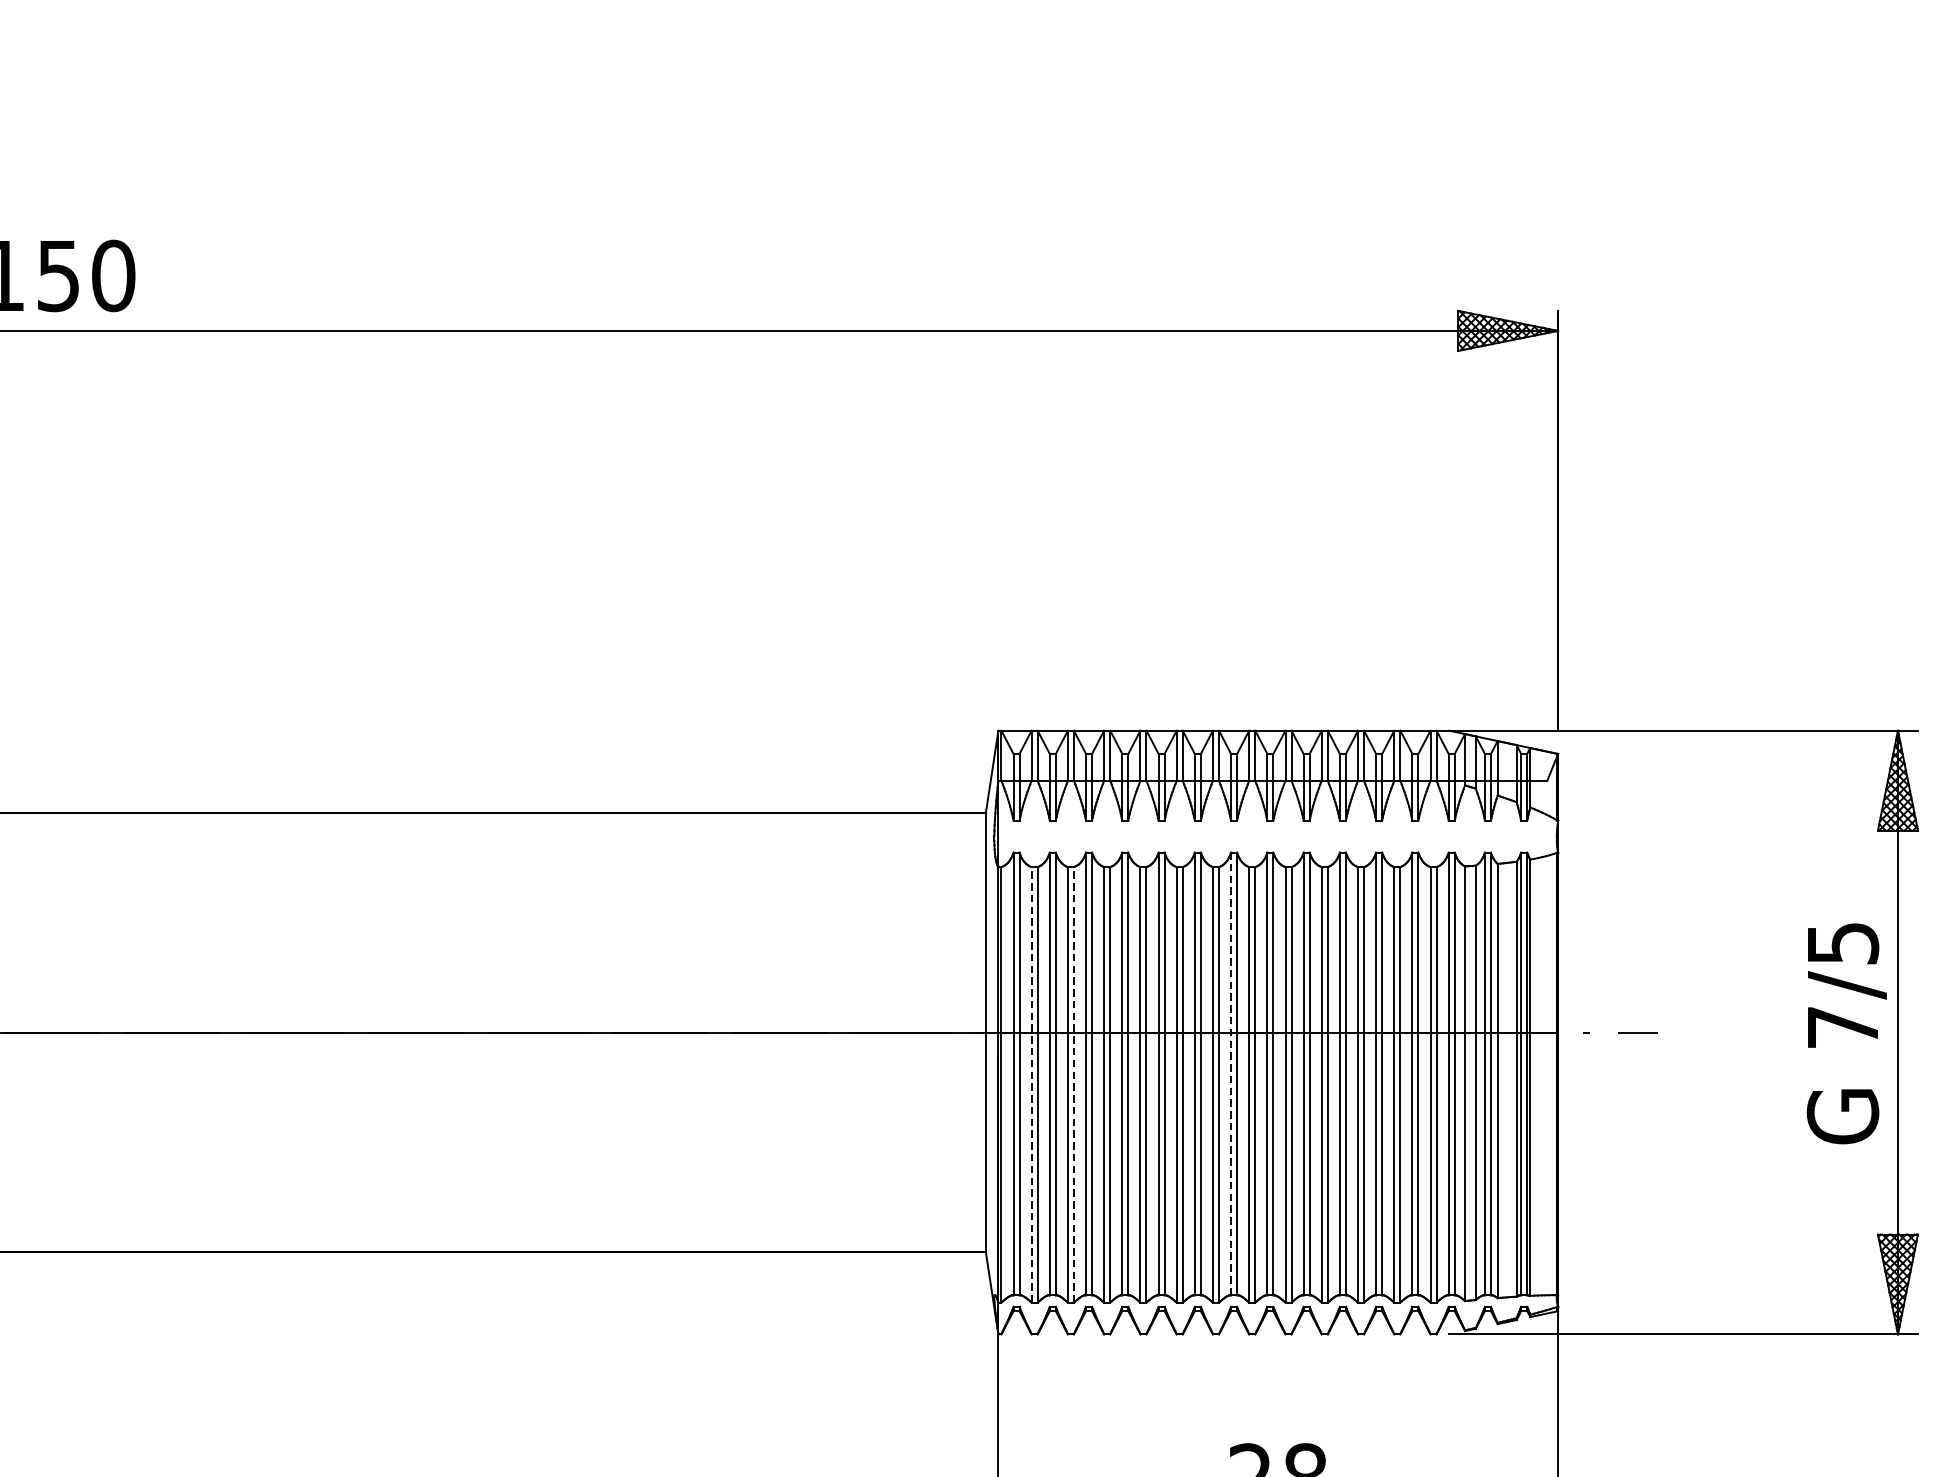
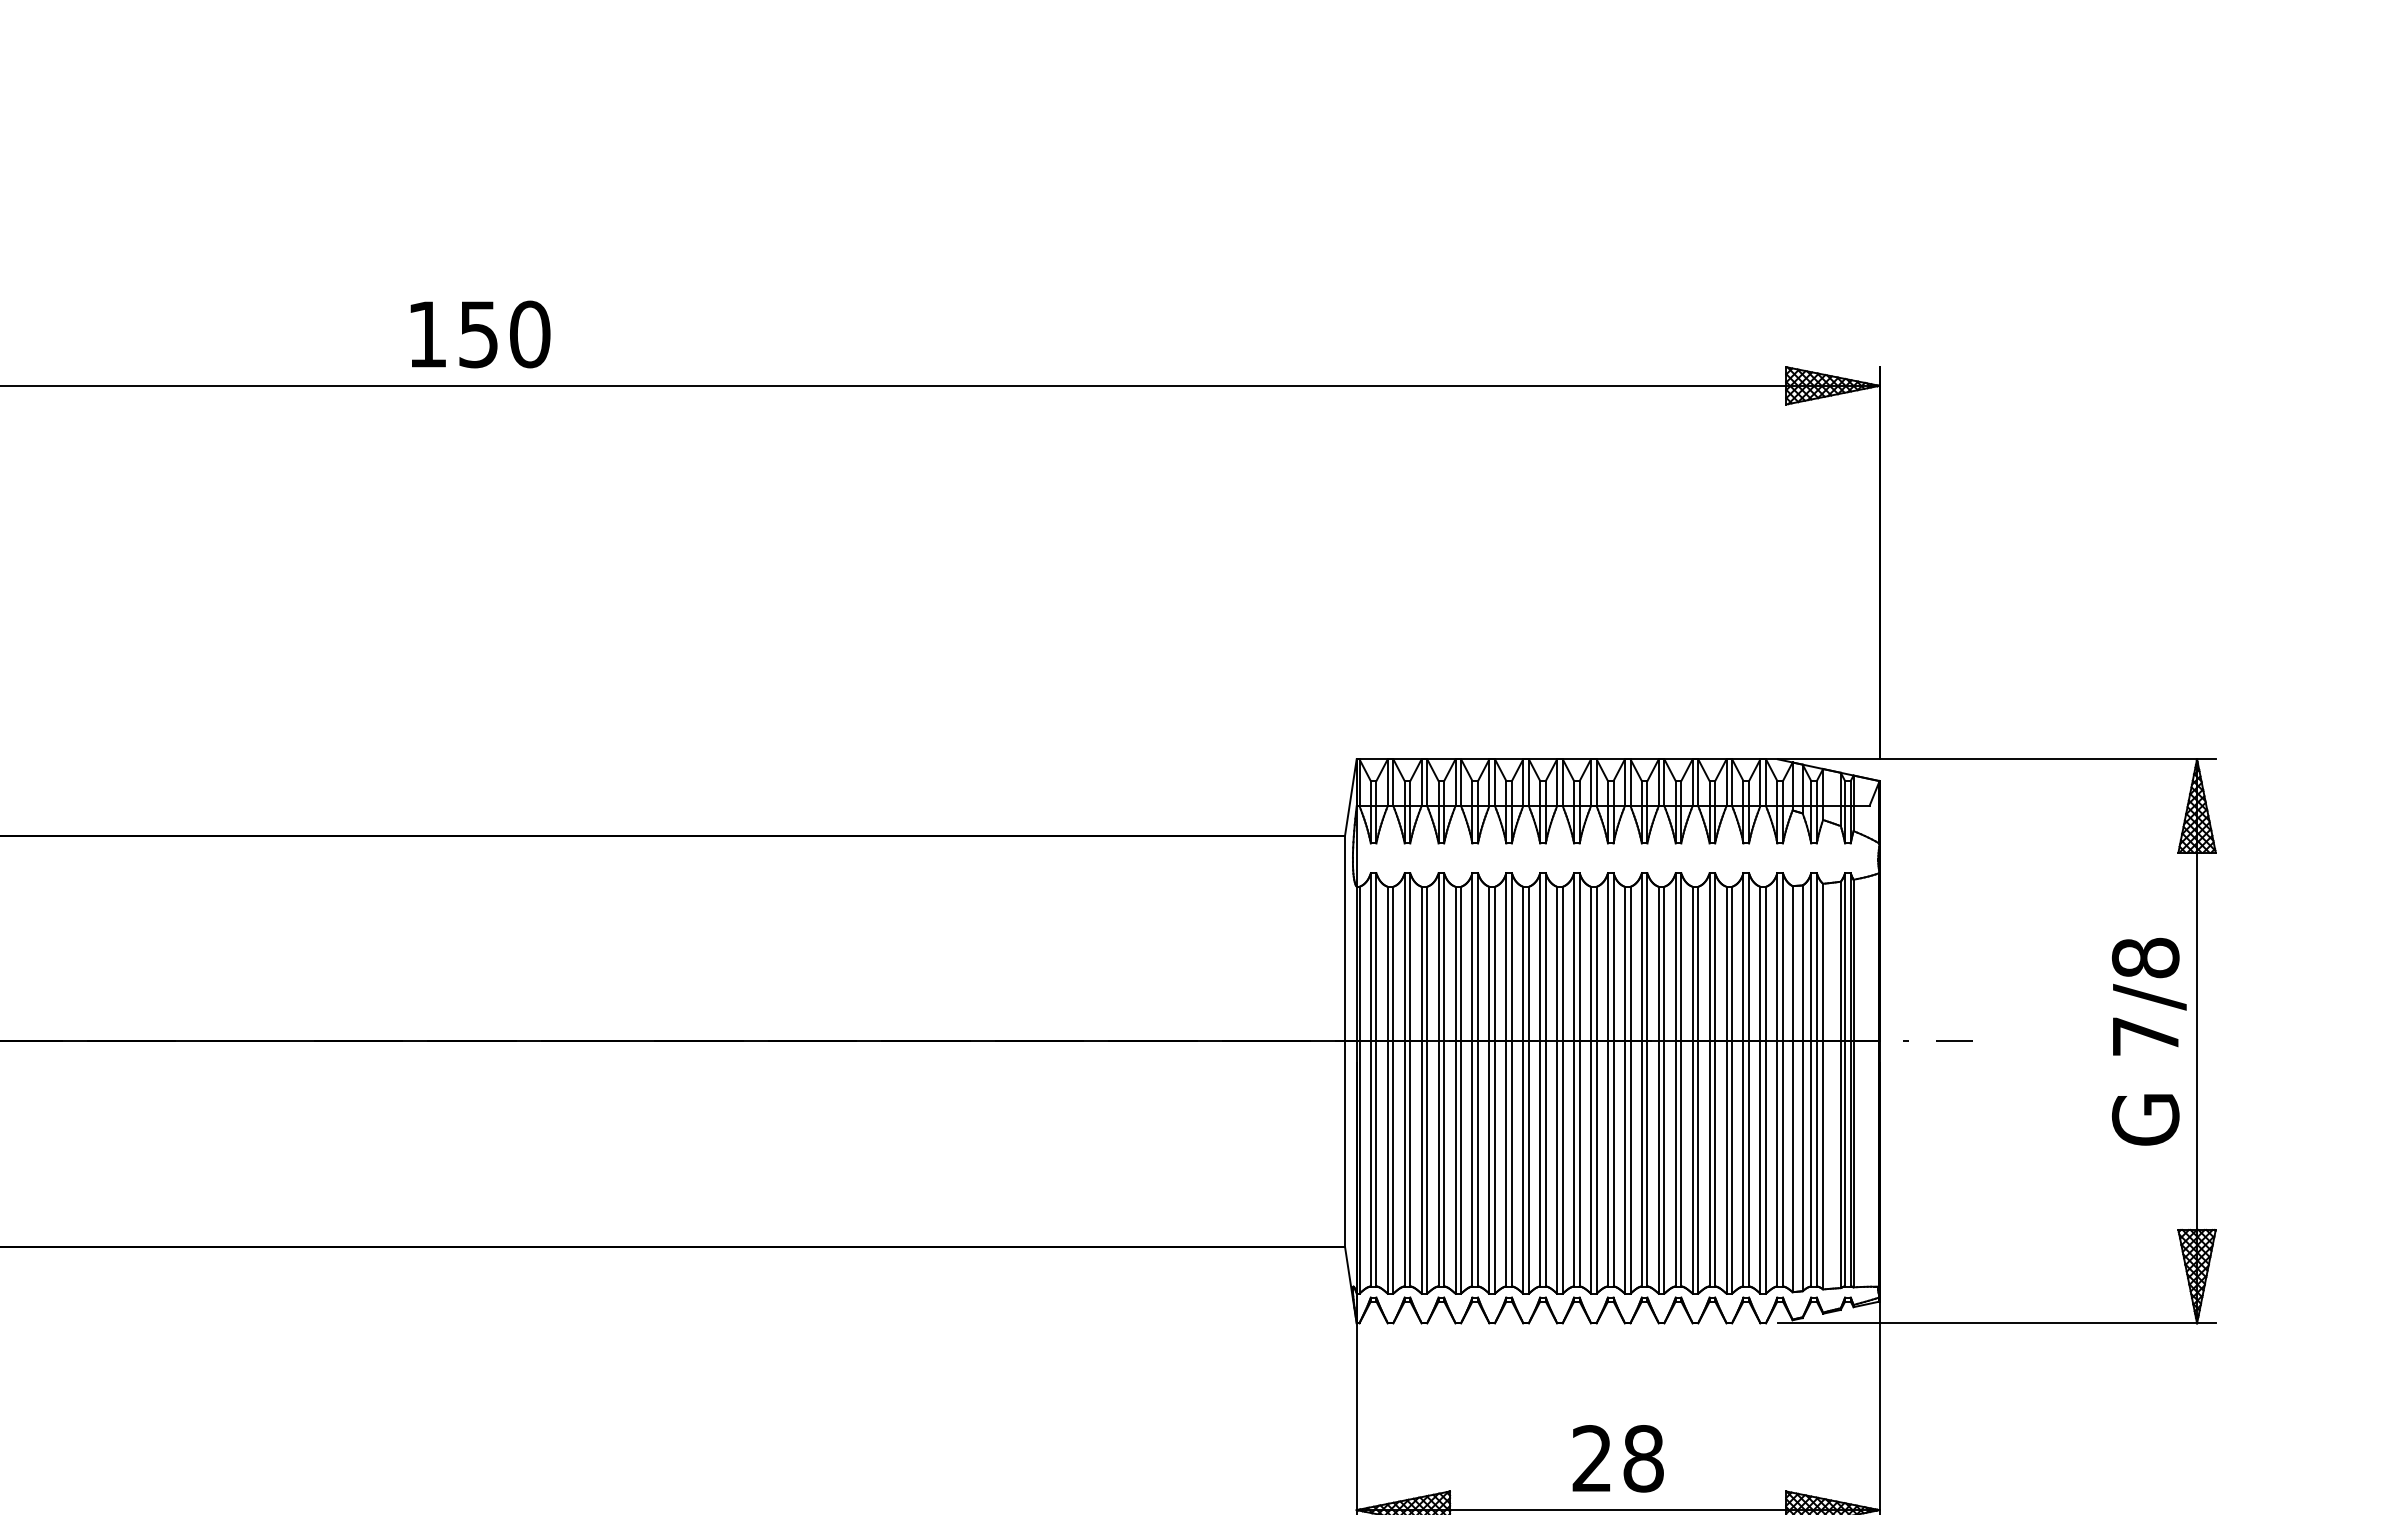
text: (1842, 942) -> (2145, 957), 7/5 -> 7/8
line: (1231, 1073) -> (1574, 1079), dashed -> solid
line: (1031, 1084) -> (1387, 1089), dashed -> solid
line: (1074, 1084) -> (1427, 1089), dashed -> solid

